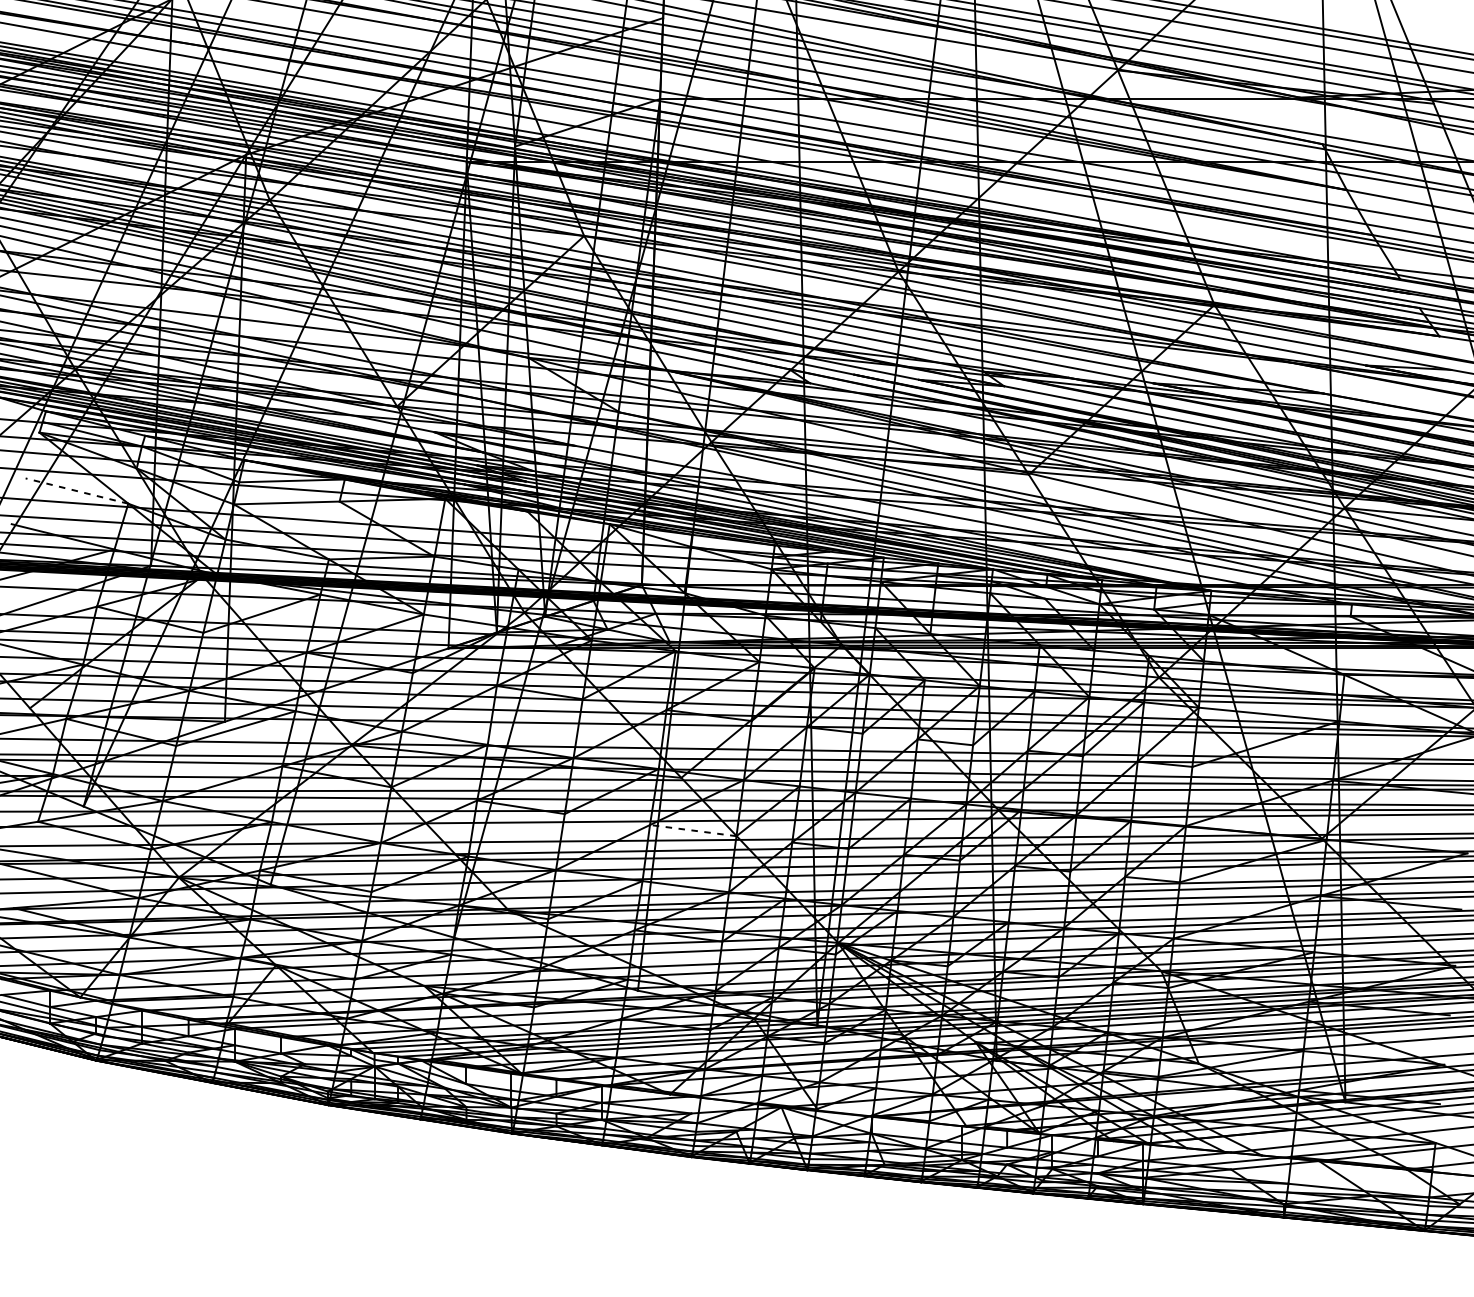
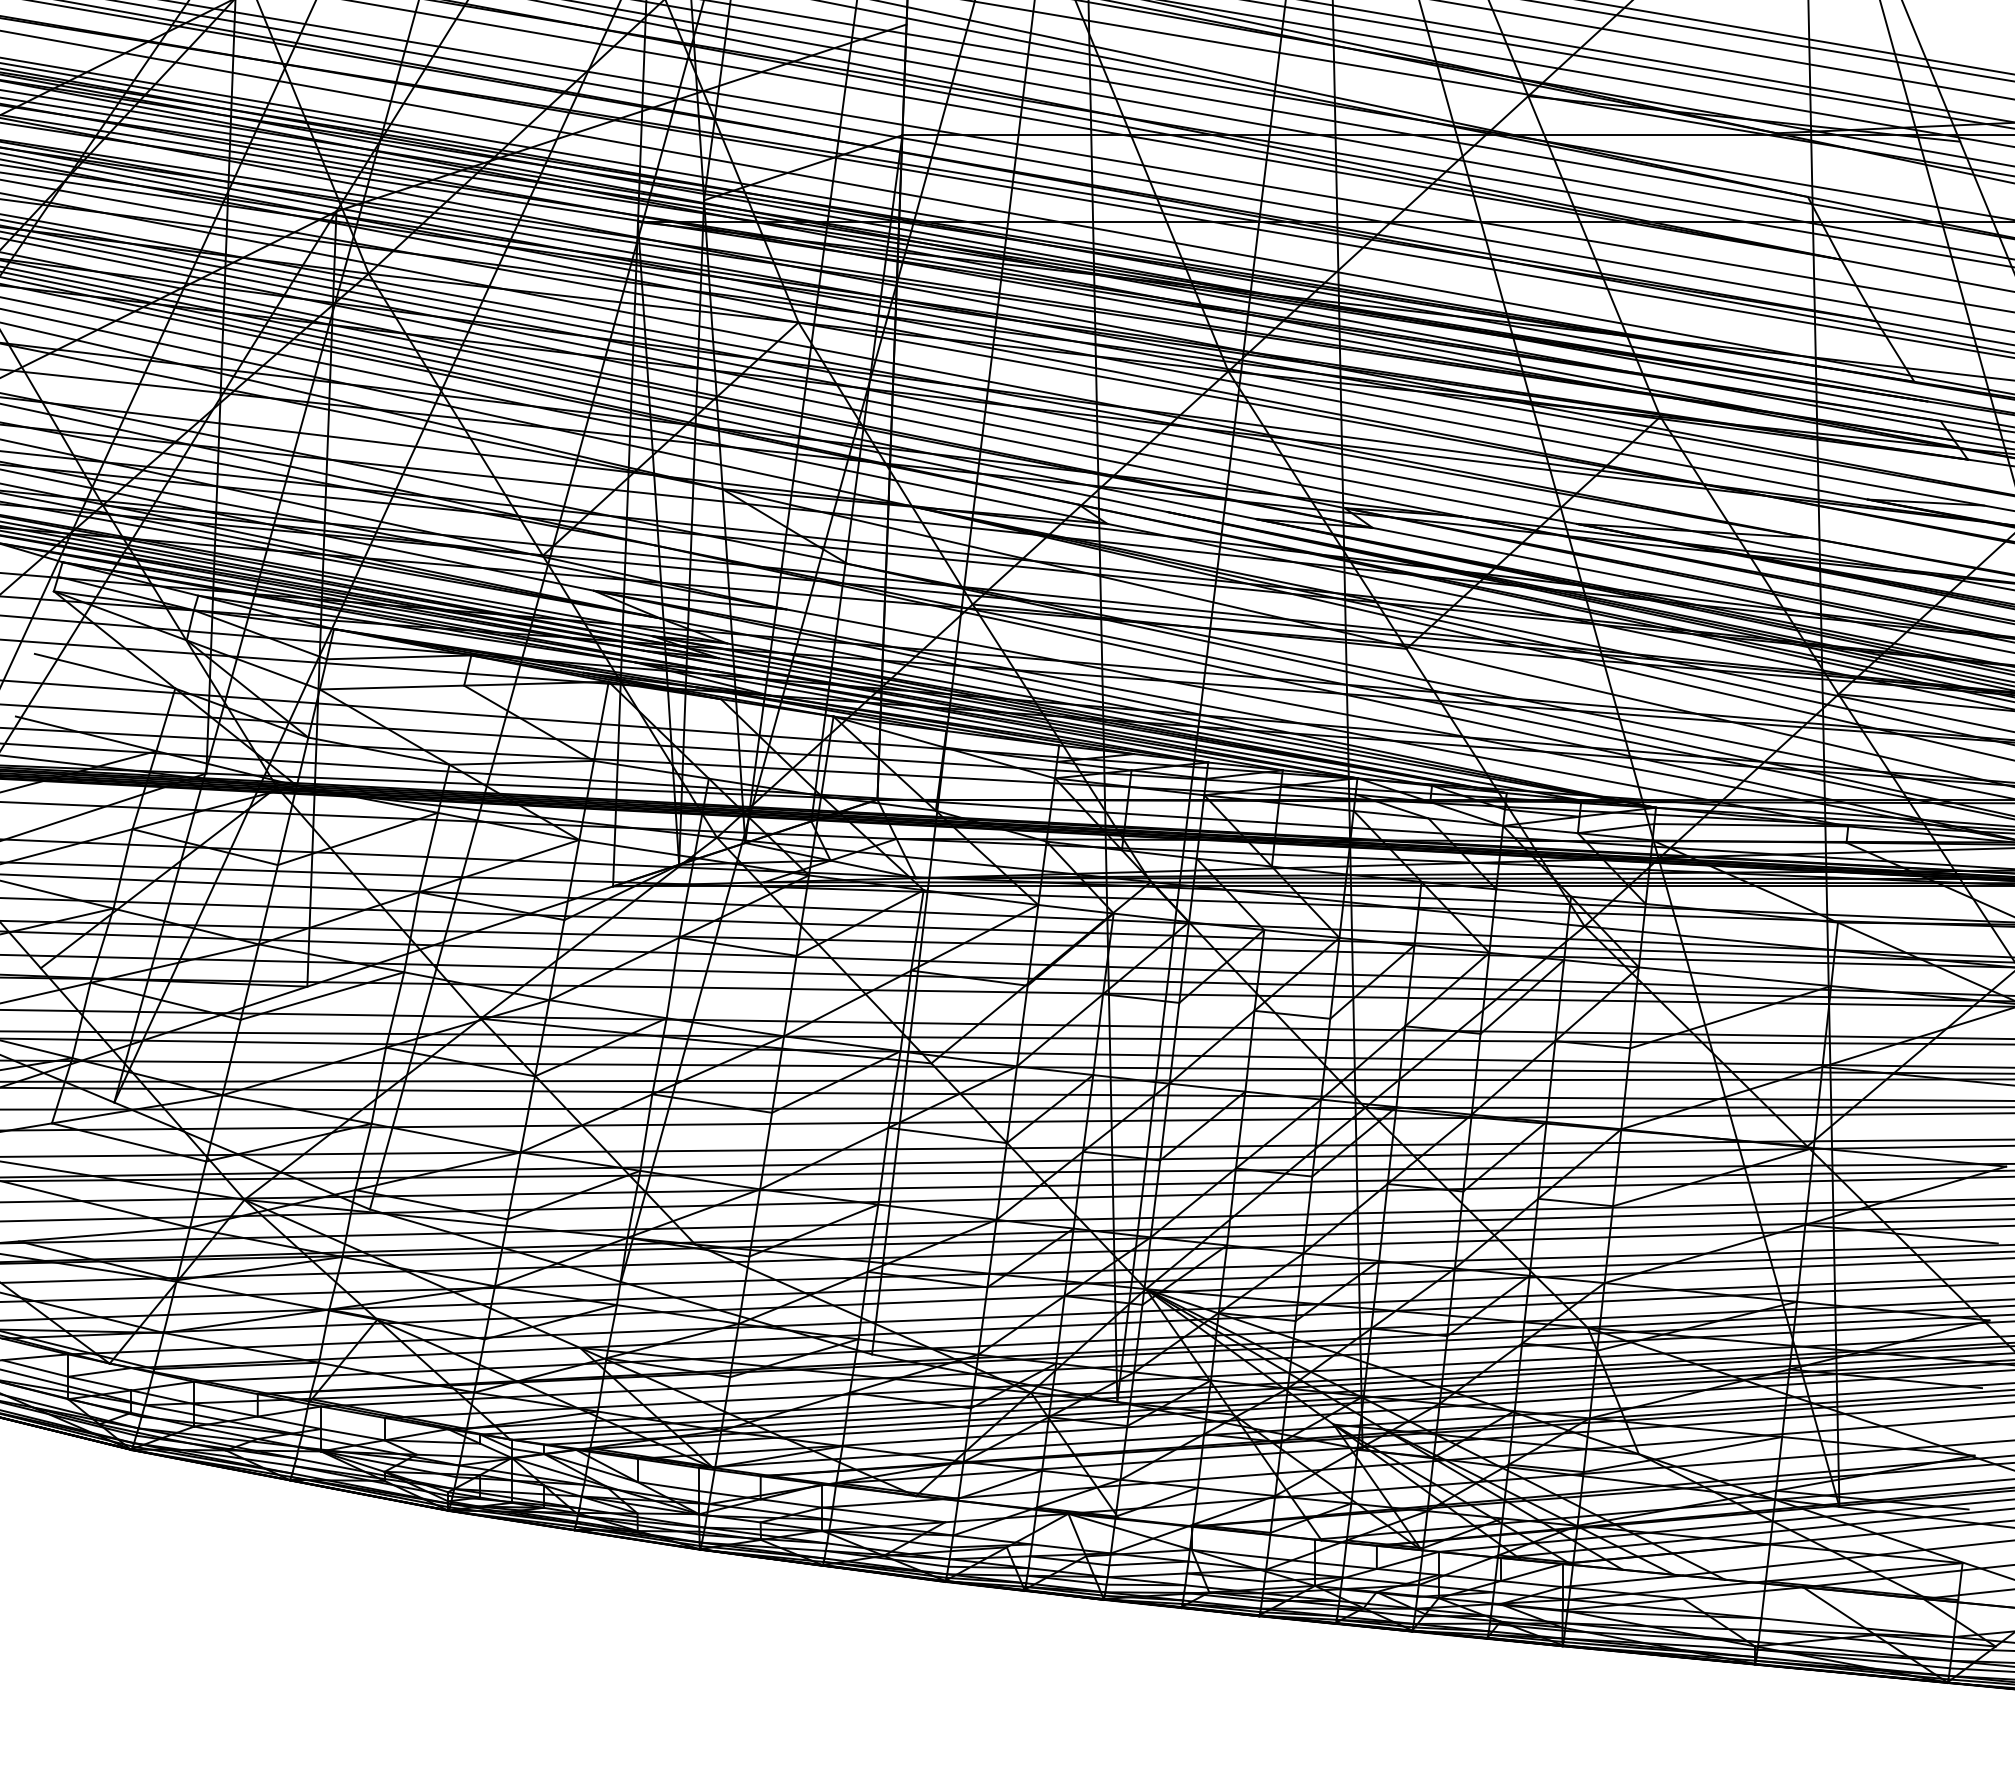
line: (76, 491) -> (104, 671), dashed -> solid
line: (693, 830) -> (947, 1135), dashed -> solid

